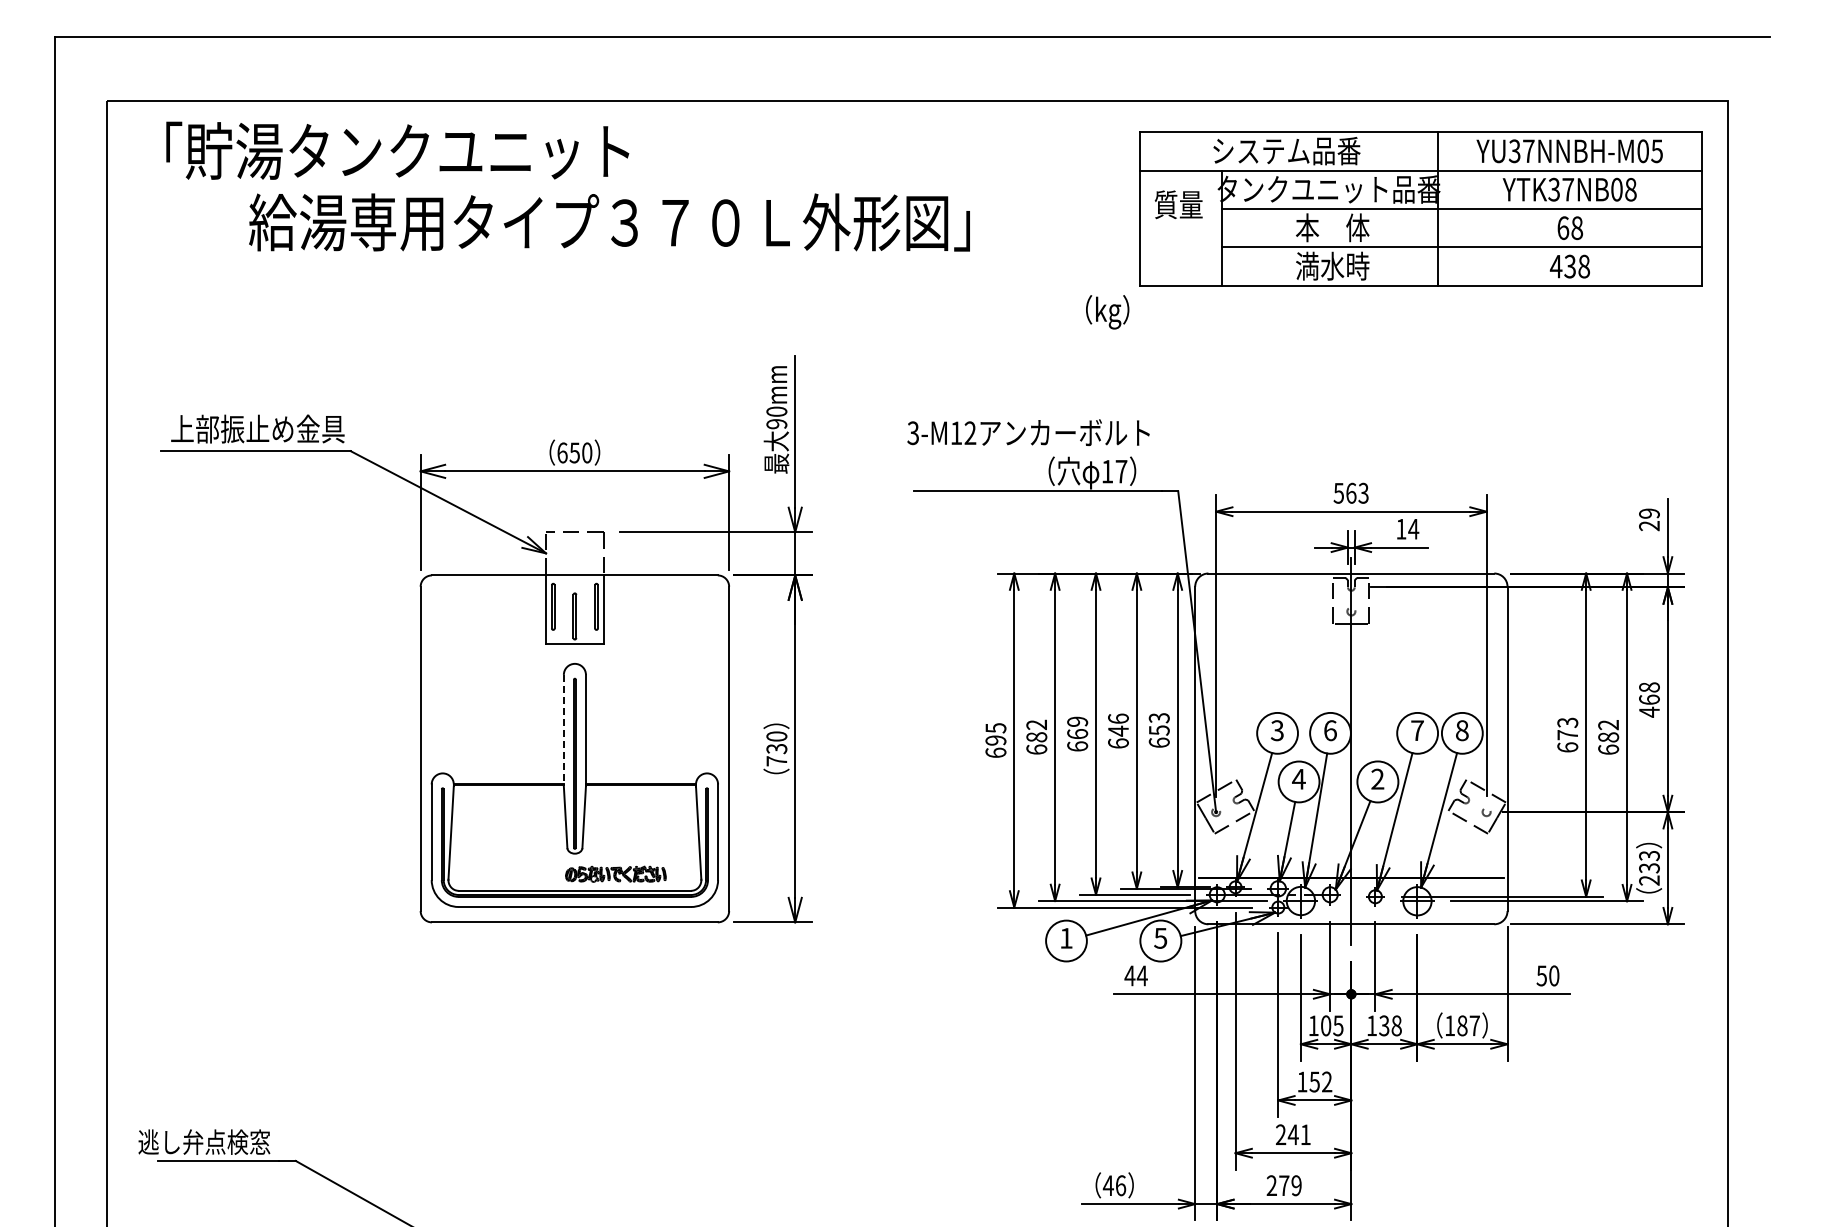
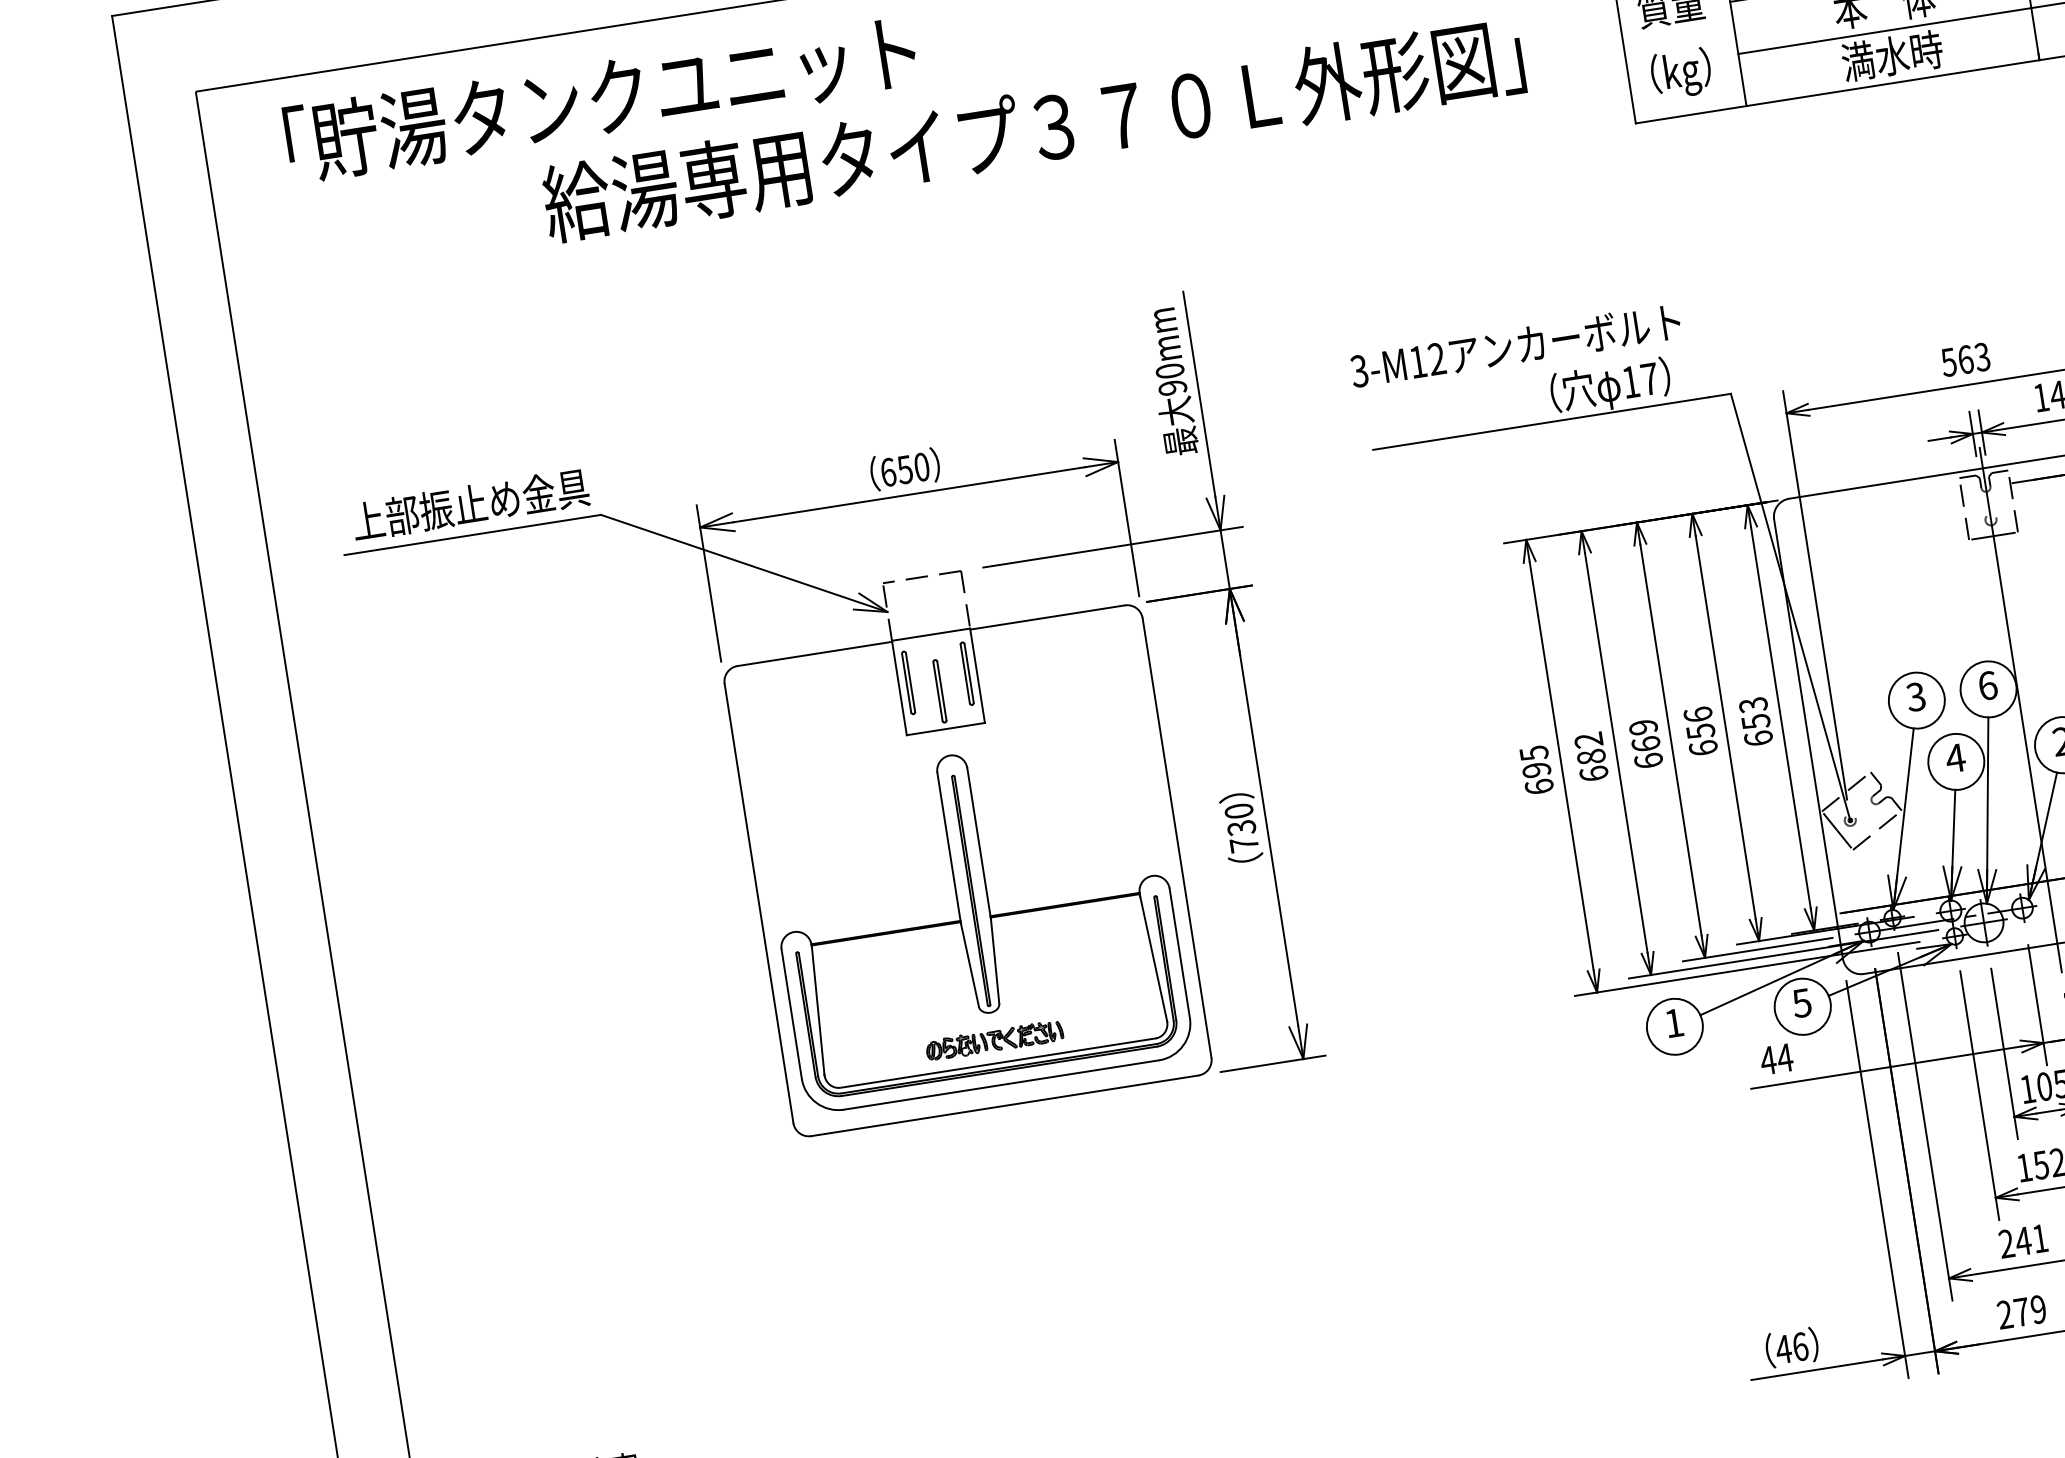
text: (609, 222) -> (1033, 129), moved
text: (1107, 312) -> (1681, 74), moved
line: (563, 730) -> (948, 848), dashed -> solid
text: (1118, 730) -> (1700, 730), 646 -> 656
part: (615, 873) -> (993, 1039), moved

